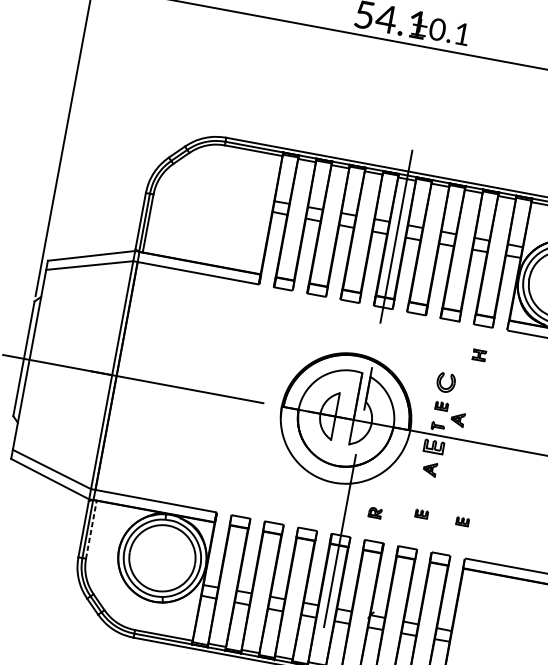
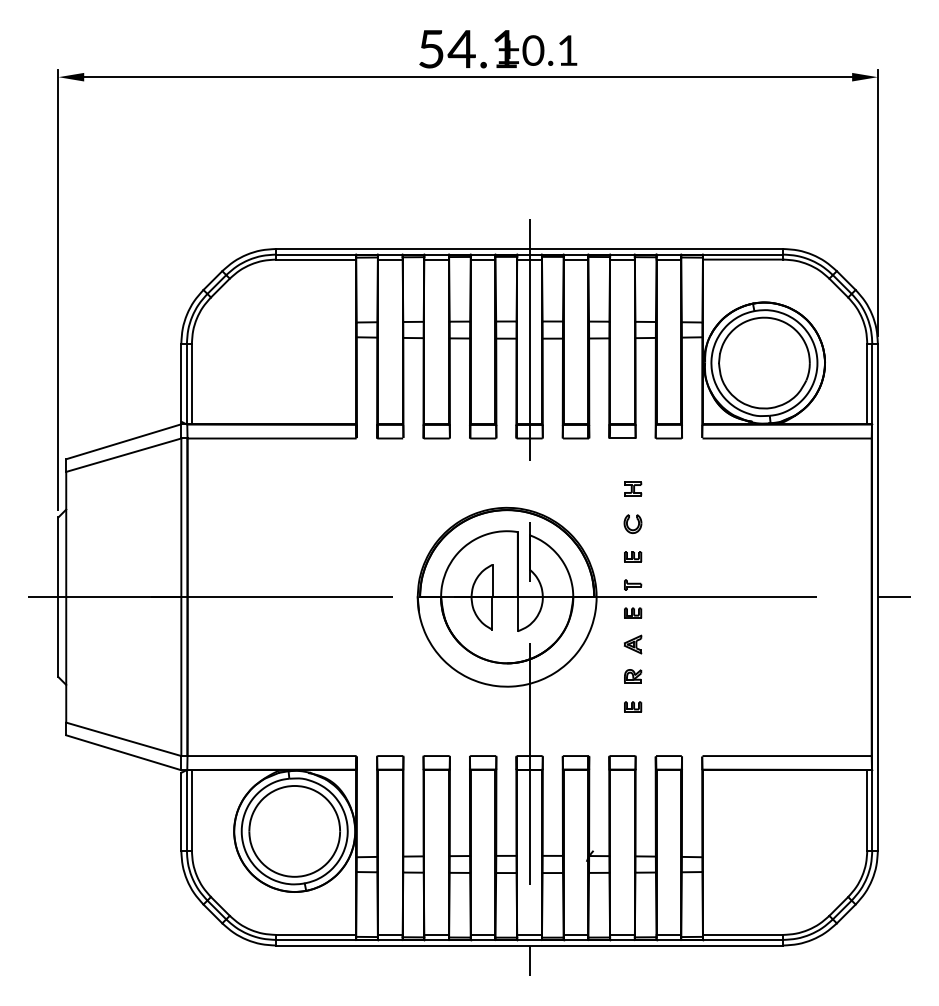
part: (479, 355) -> (633, 488), moved
part: (445, 382) -> (632, 523), size x0.71
part: (457, 419) -> (657, 570), removed
part: (434, 446) -> (633, 612), size x0.62
part: (375, 513) -> (633, 676), moved
part: (463, 521) -> (690, 706), removed
line: (91, 529) -> (191, 810), dashed -> solid

